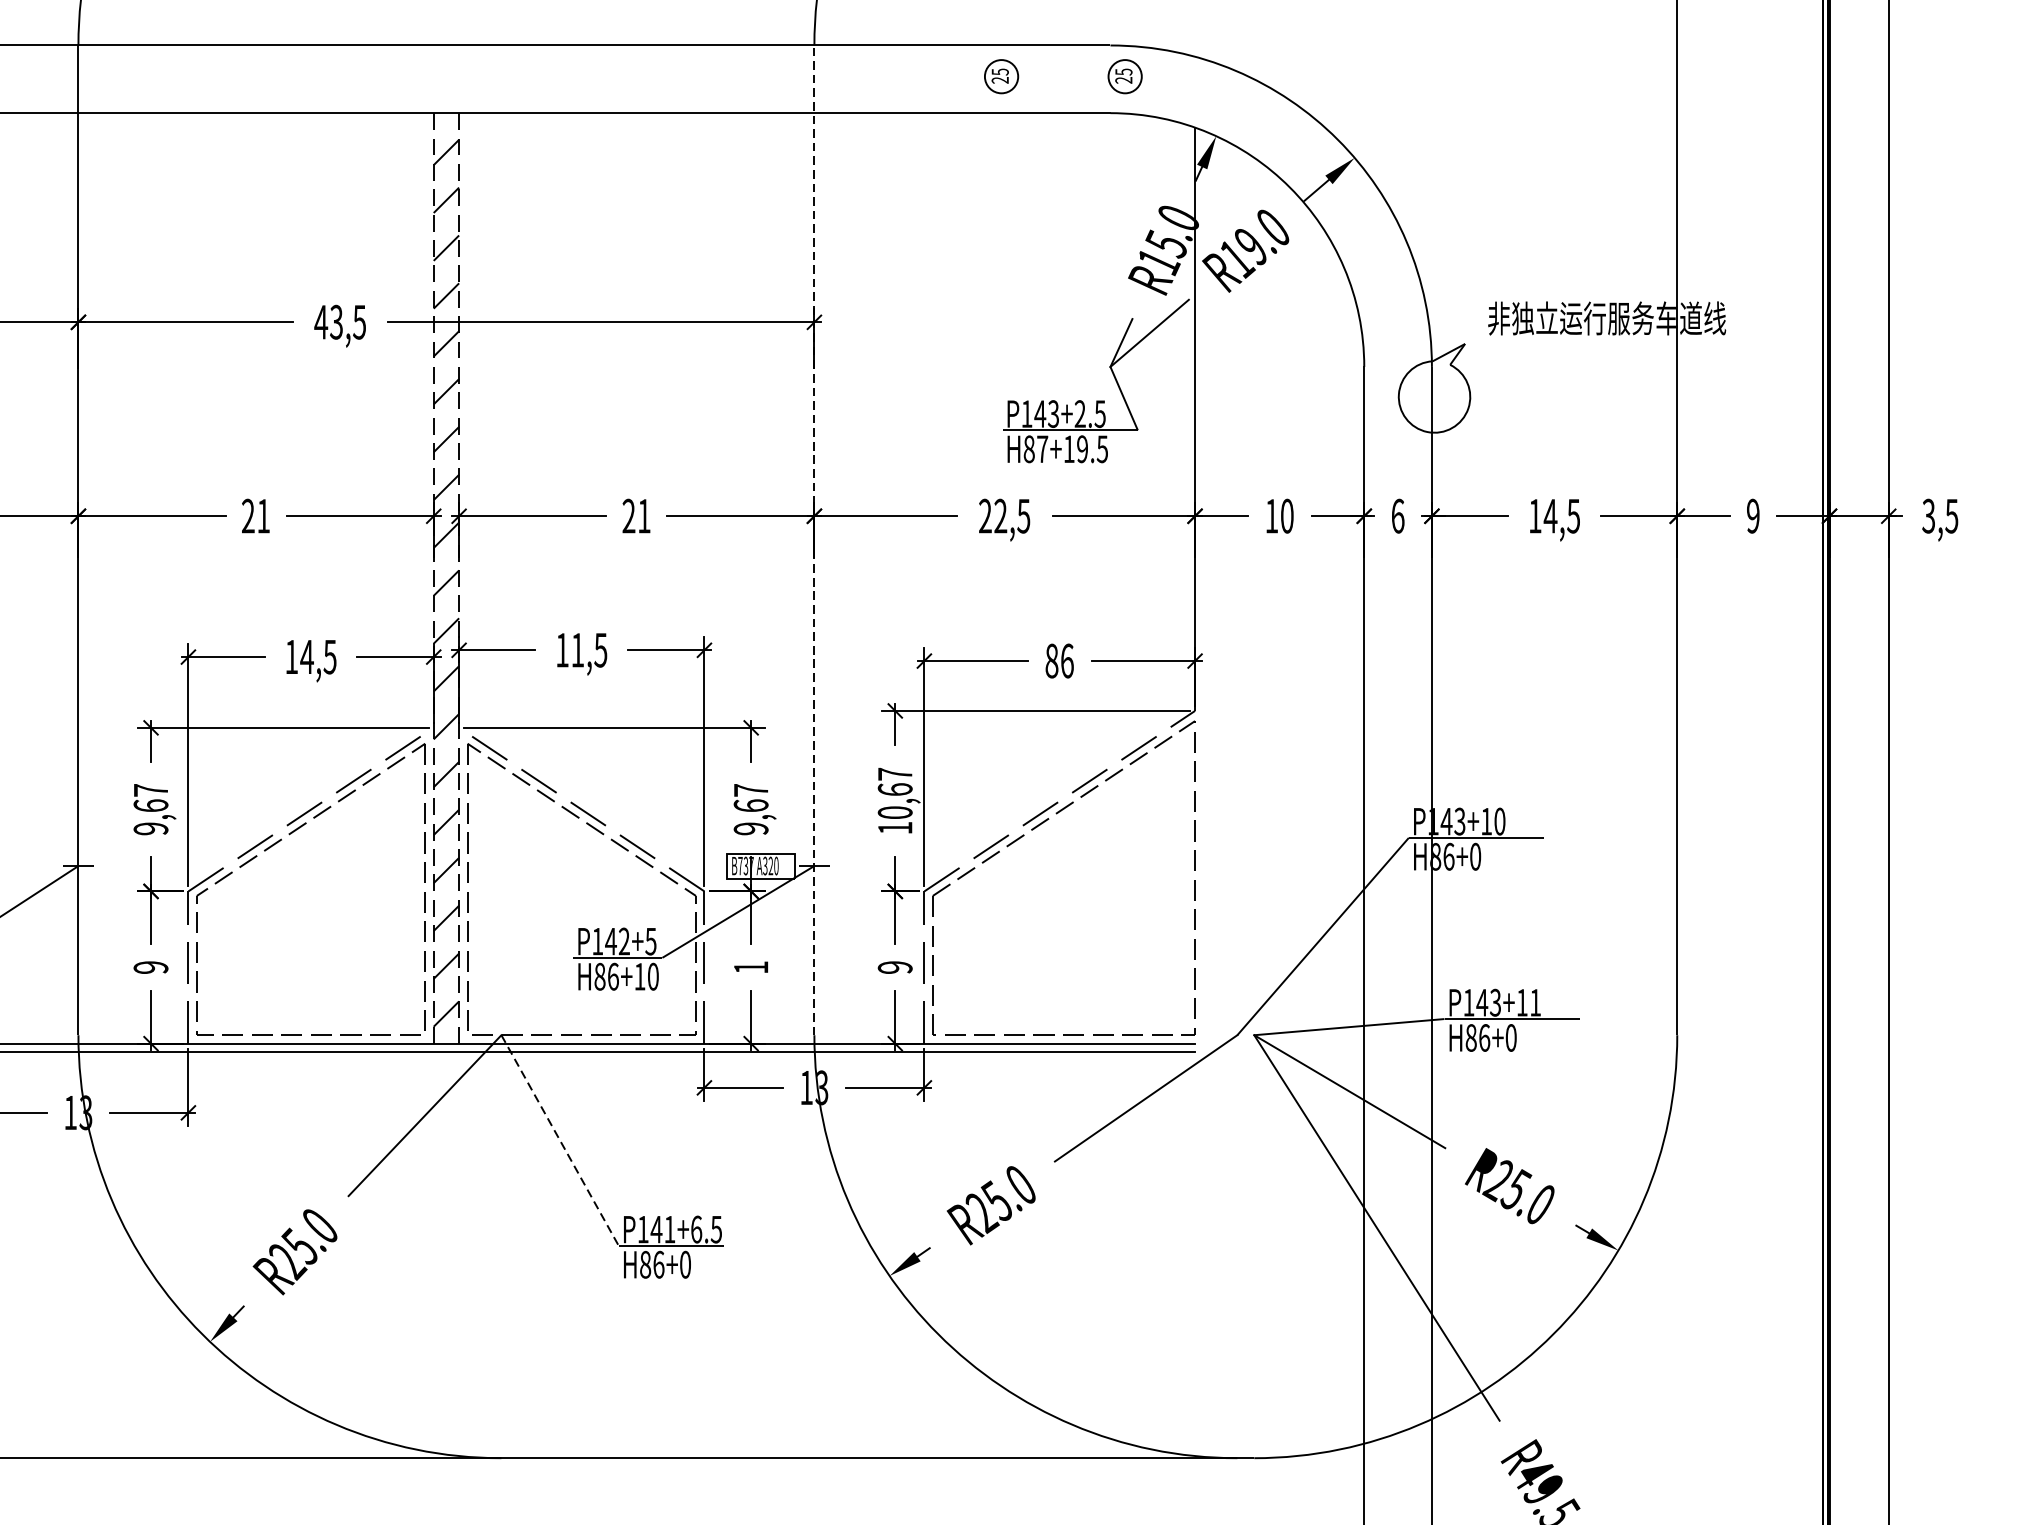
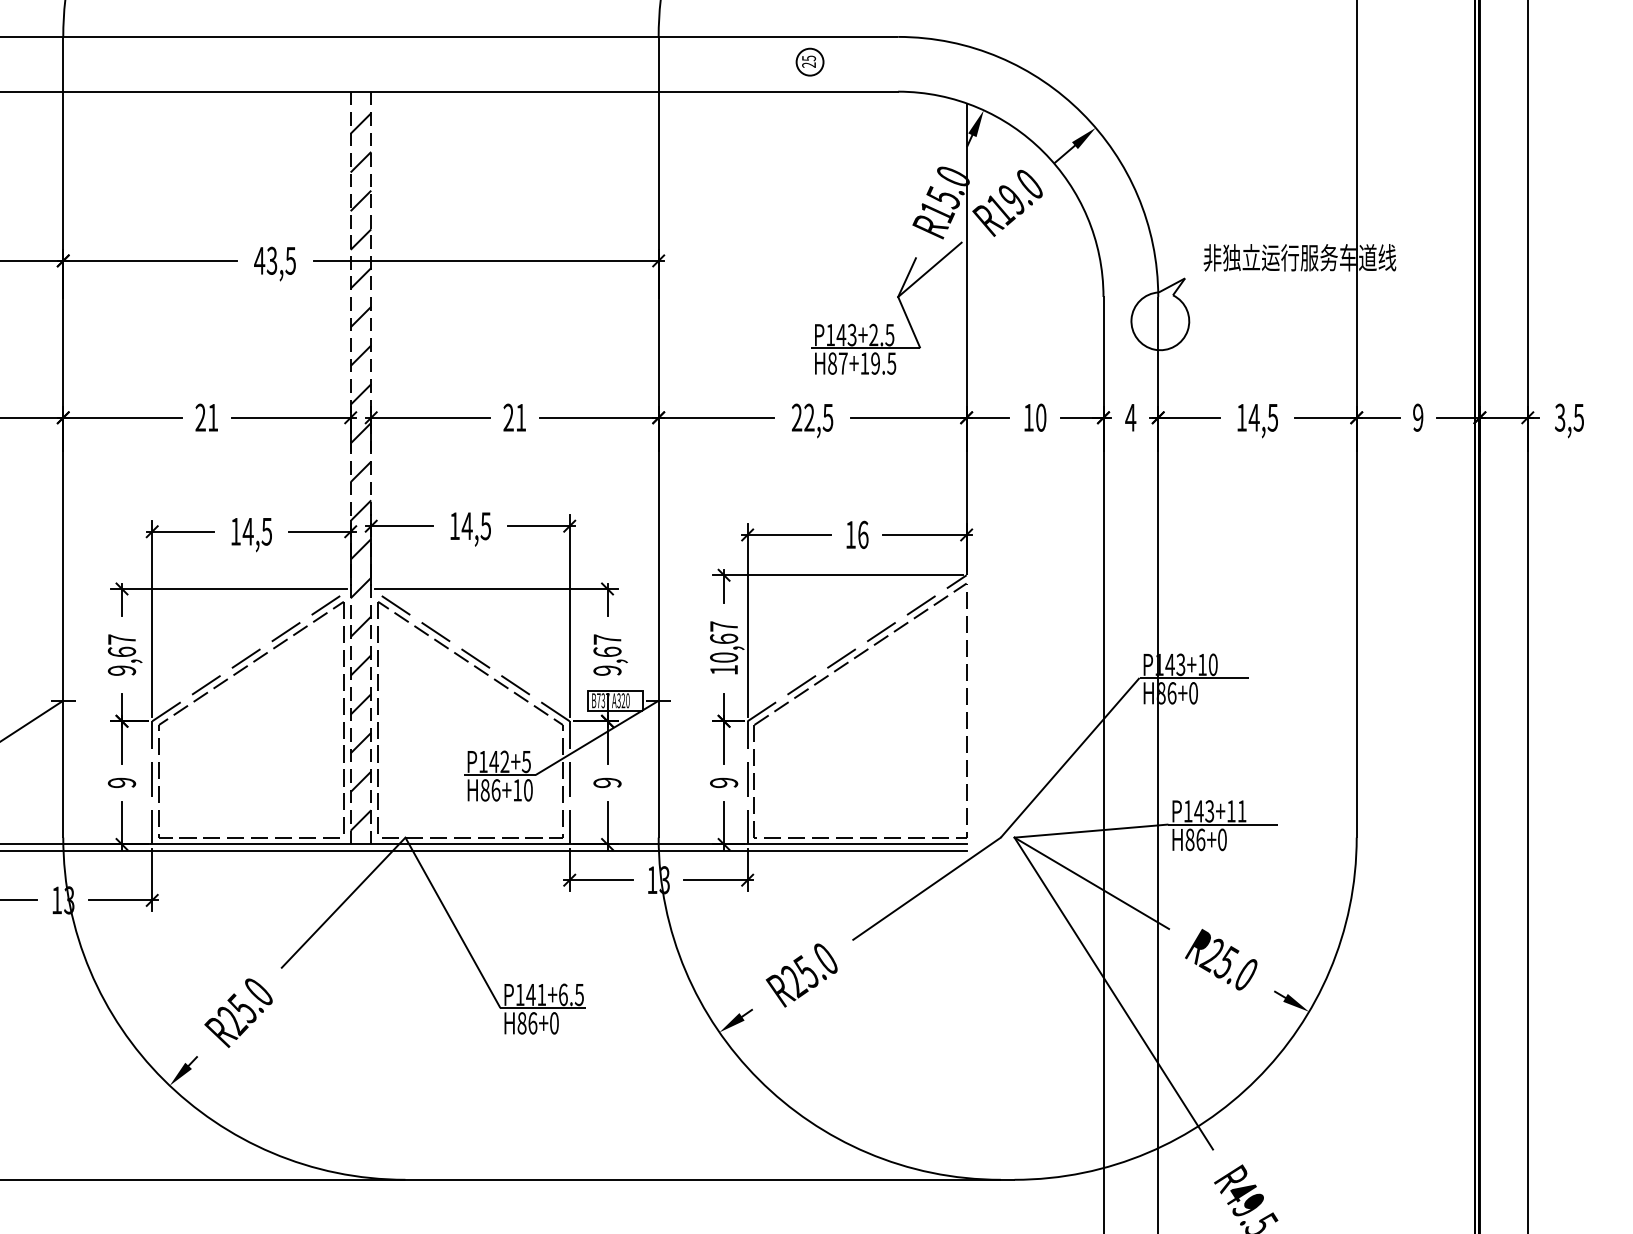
part: (1124, 75) -> (909, 61), removed
text: (1397, 515) -> (1130, 417), 6 -> 4
line: (814, 539) -> (658, 436), dashed -> solid
text: (576, 649) -> (466, 525), 11,5 -> 14,5
text: (1051, 660) -> (850, 534), 86 -> 16
text: (751, 967) -> (607, 782), 1 -> 9
line: (559, 1140) -> (452, 922), dashed -> solid

